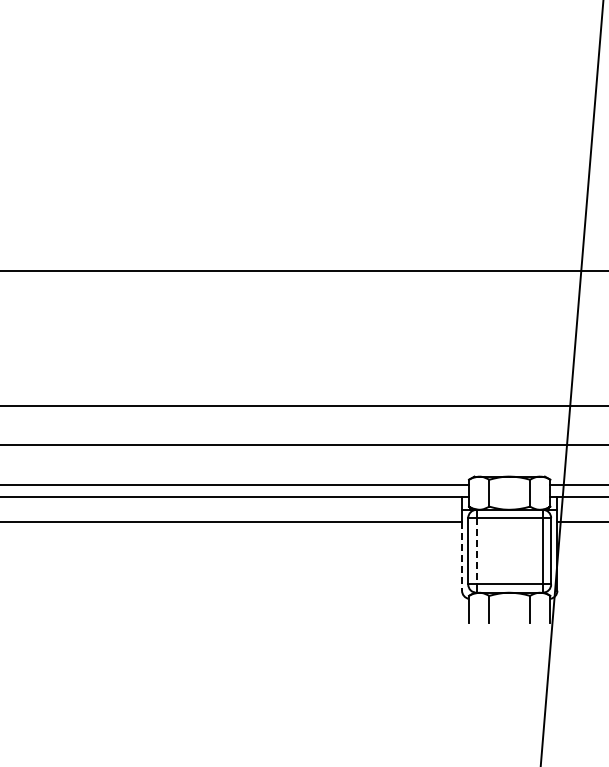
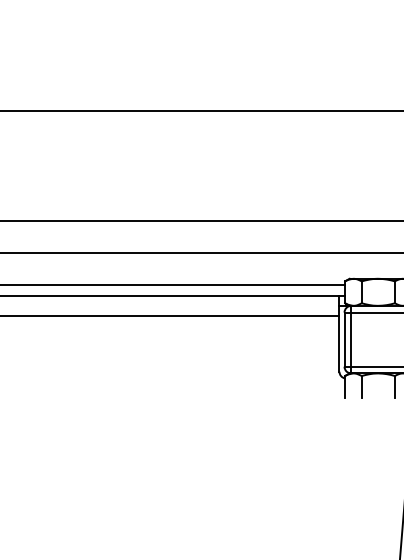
line: (476, 551) -> (351, 339), dashed -> solid
line: (462, 556) -> (339, 343), dashed -> solid

